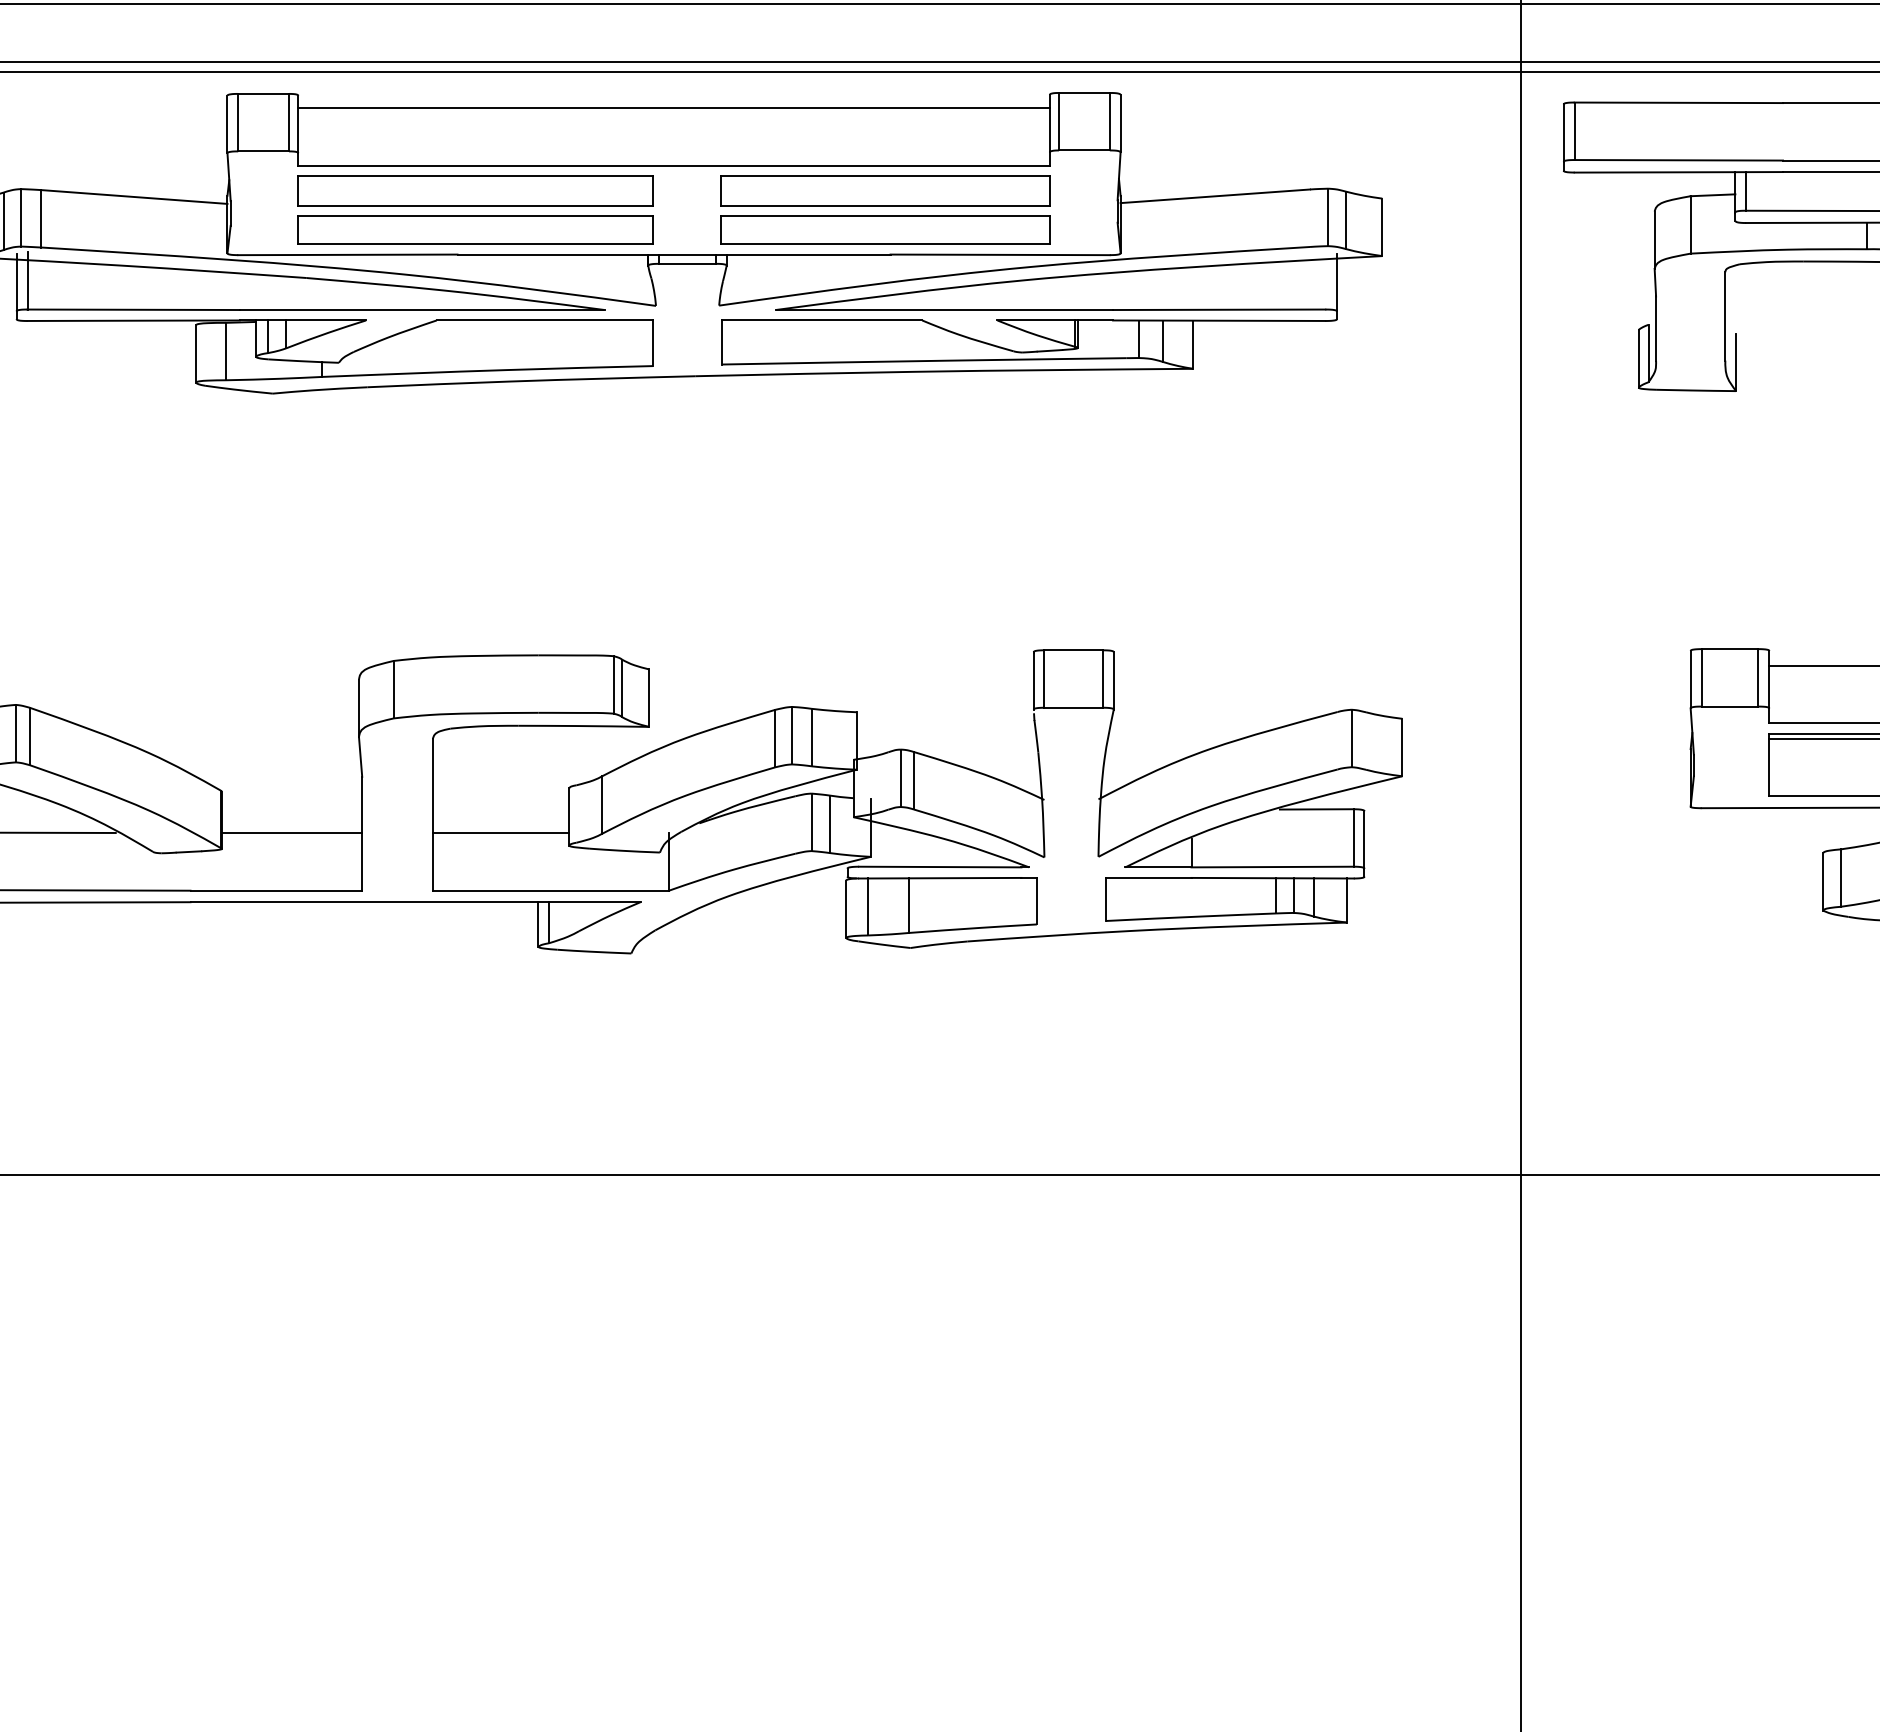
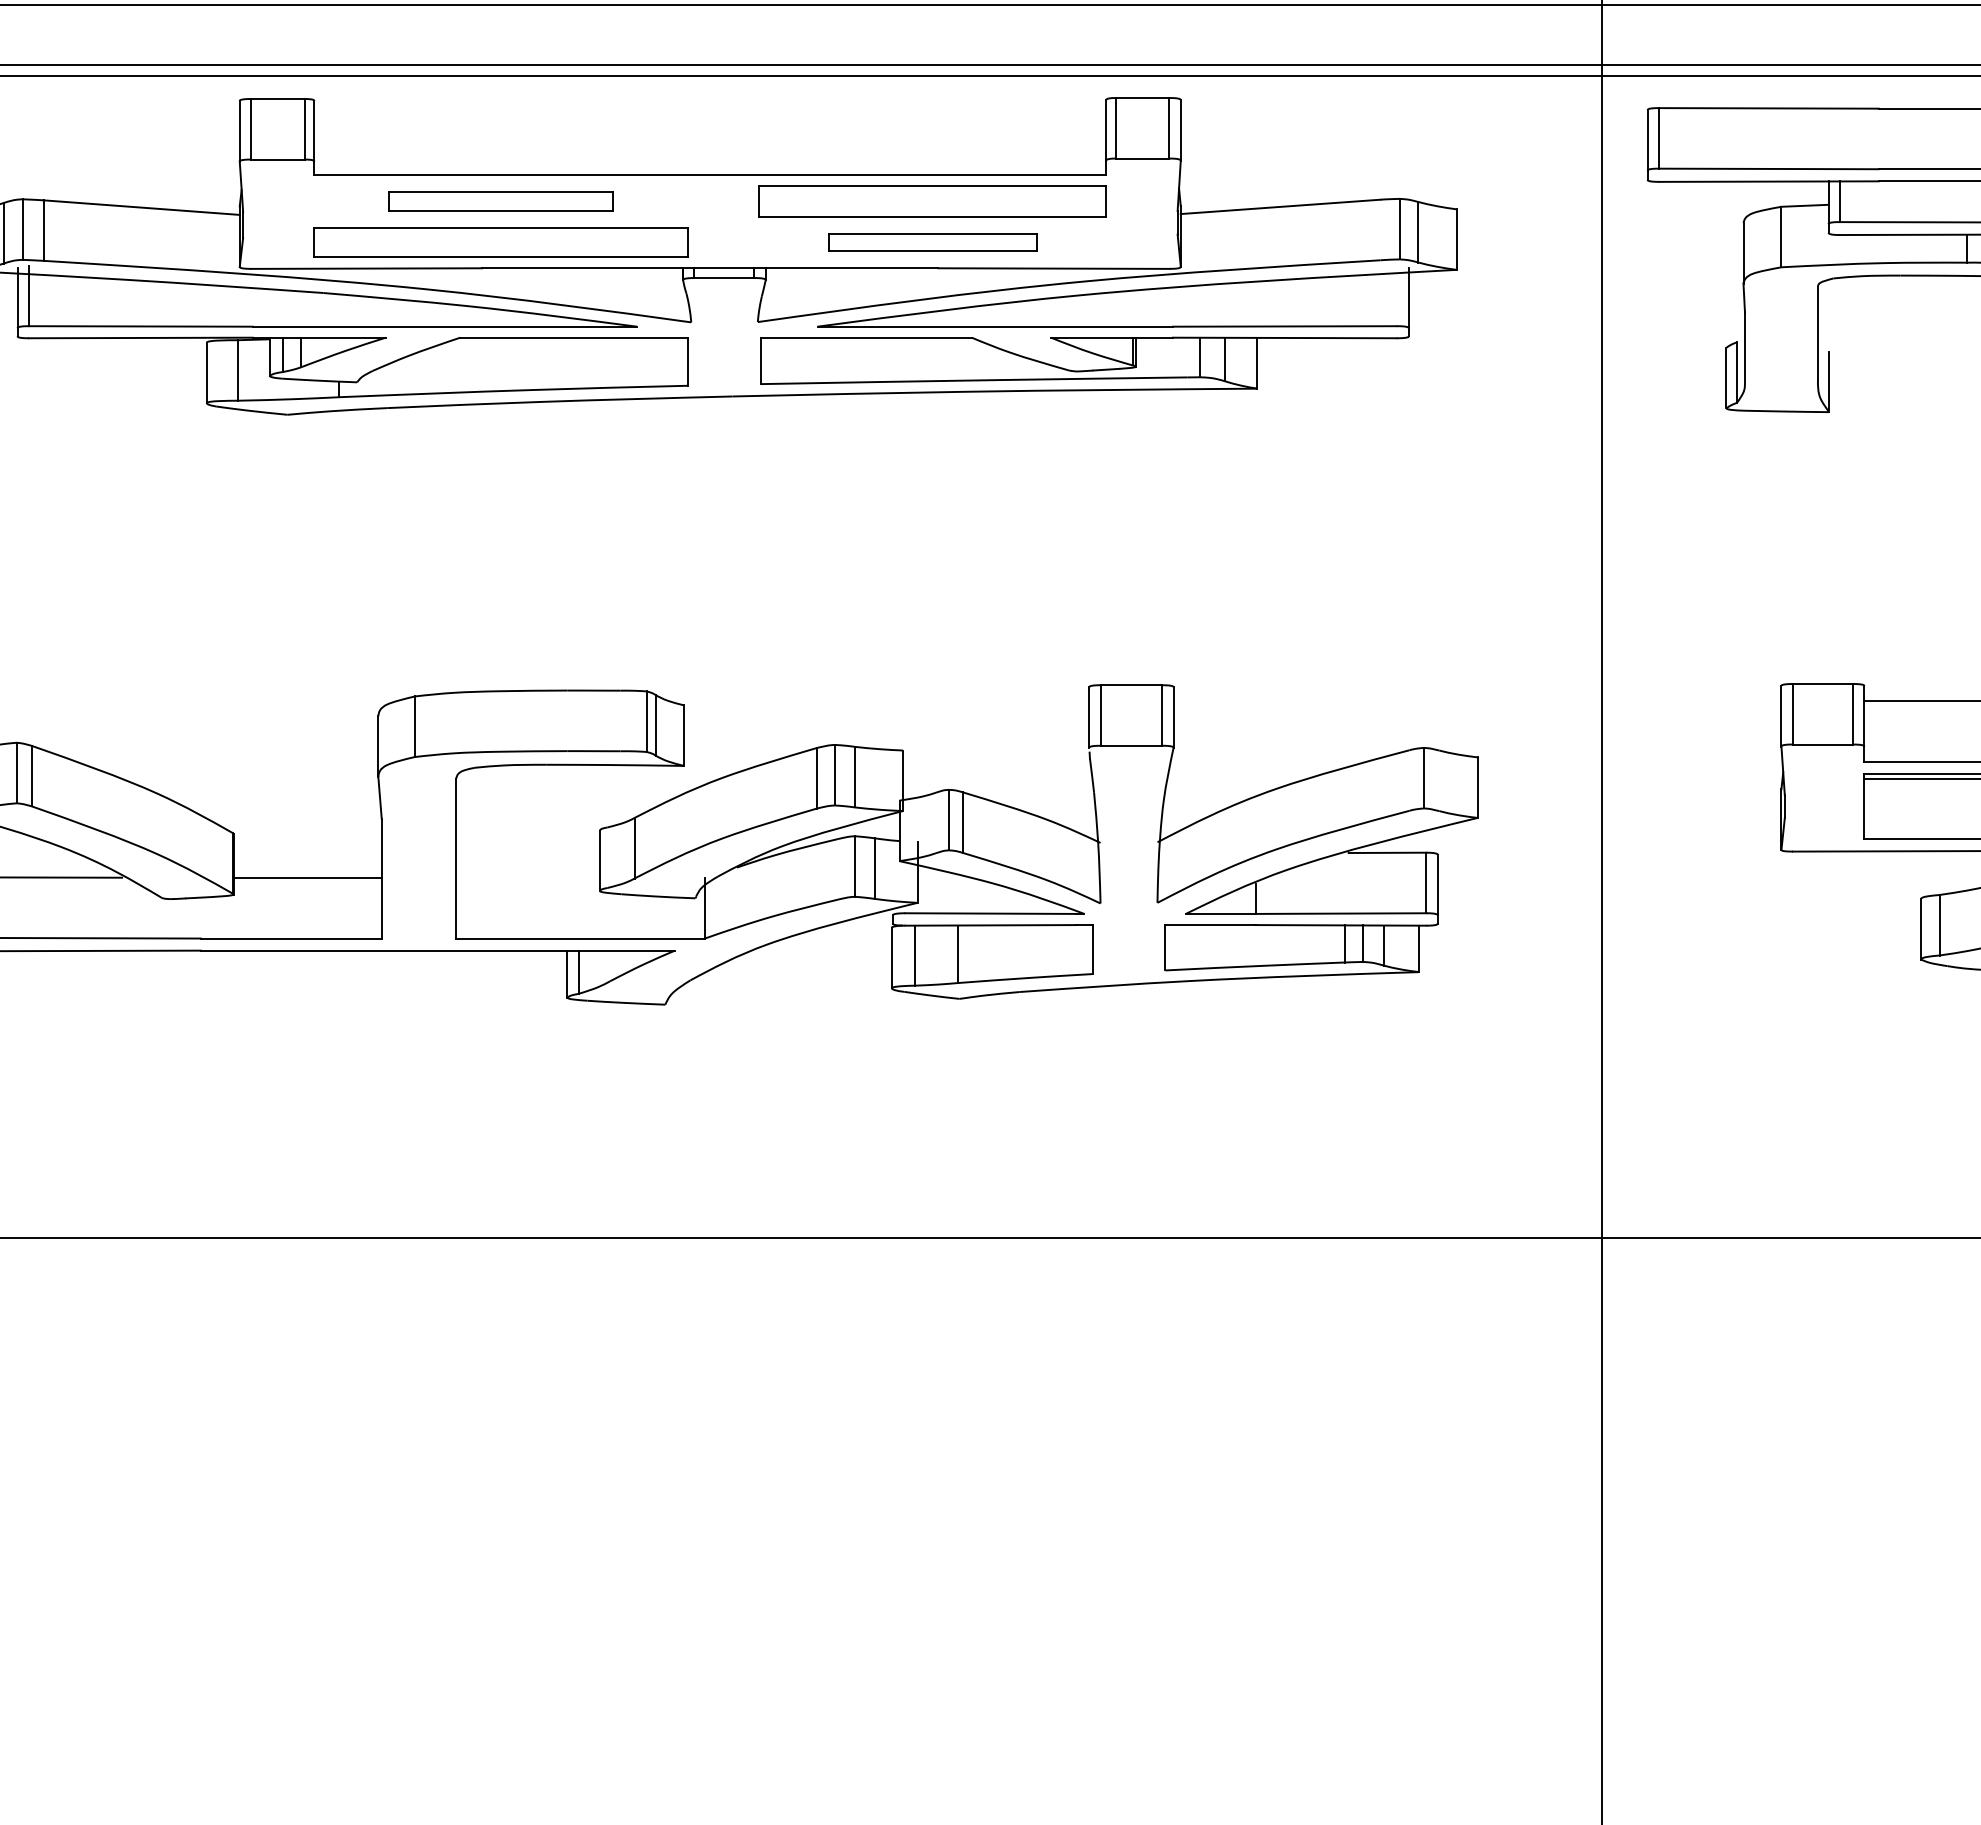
line: (674, 108) -> (710, 114), removed
part: (474, 191) -> (500, 201), size x0.6
part: (884, 230) -> (932, 242), size x0.6
line: (500, 832) -> (527, 877), removed

